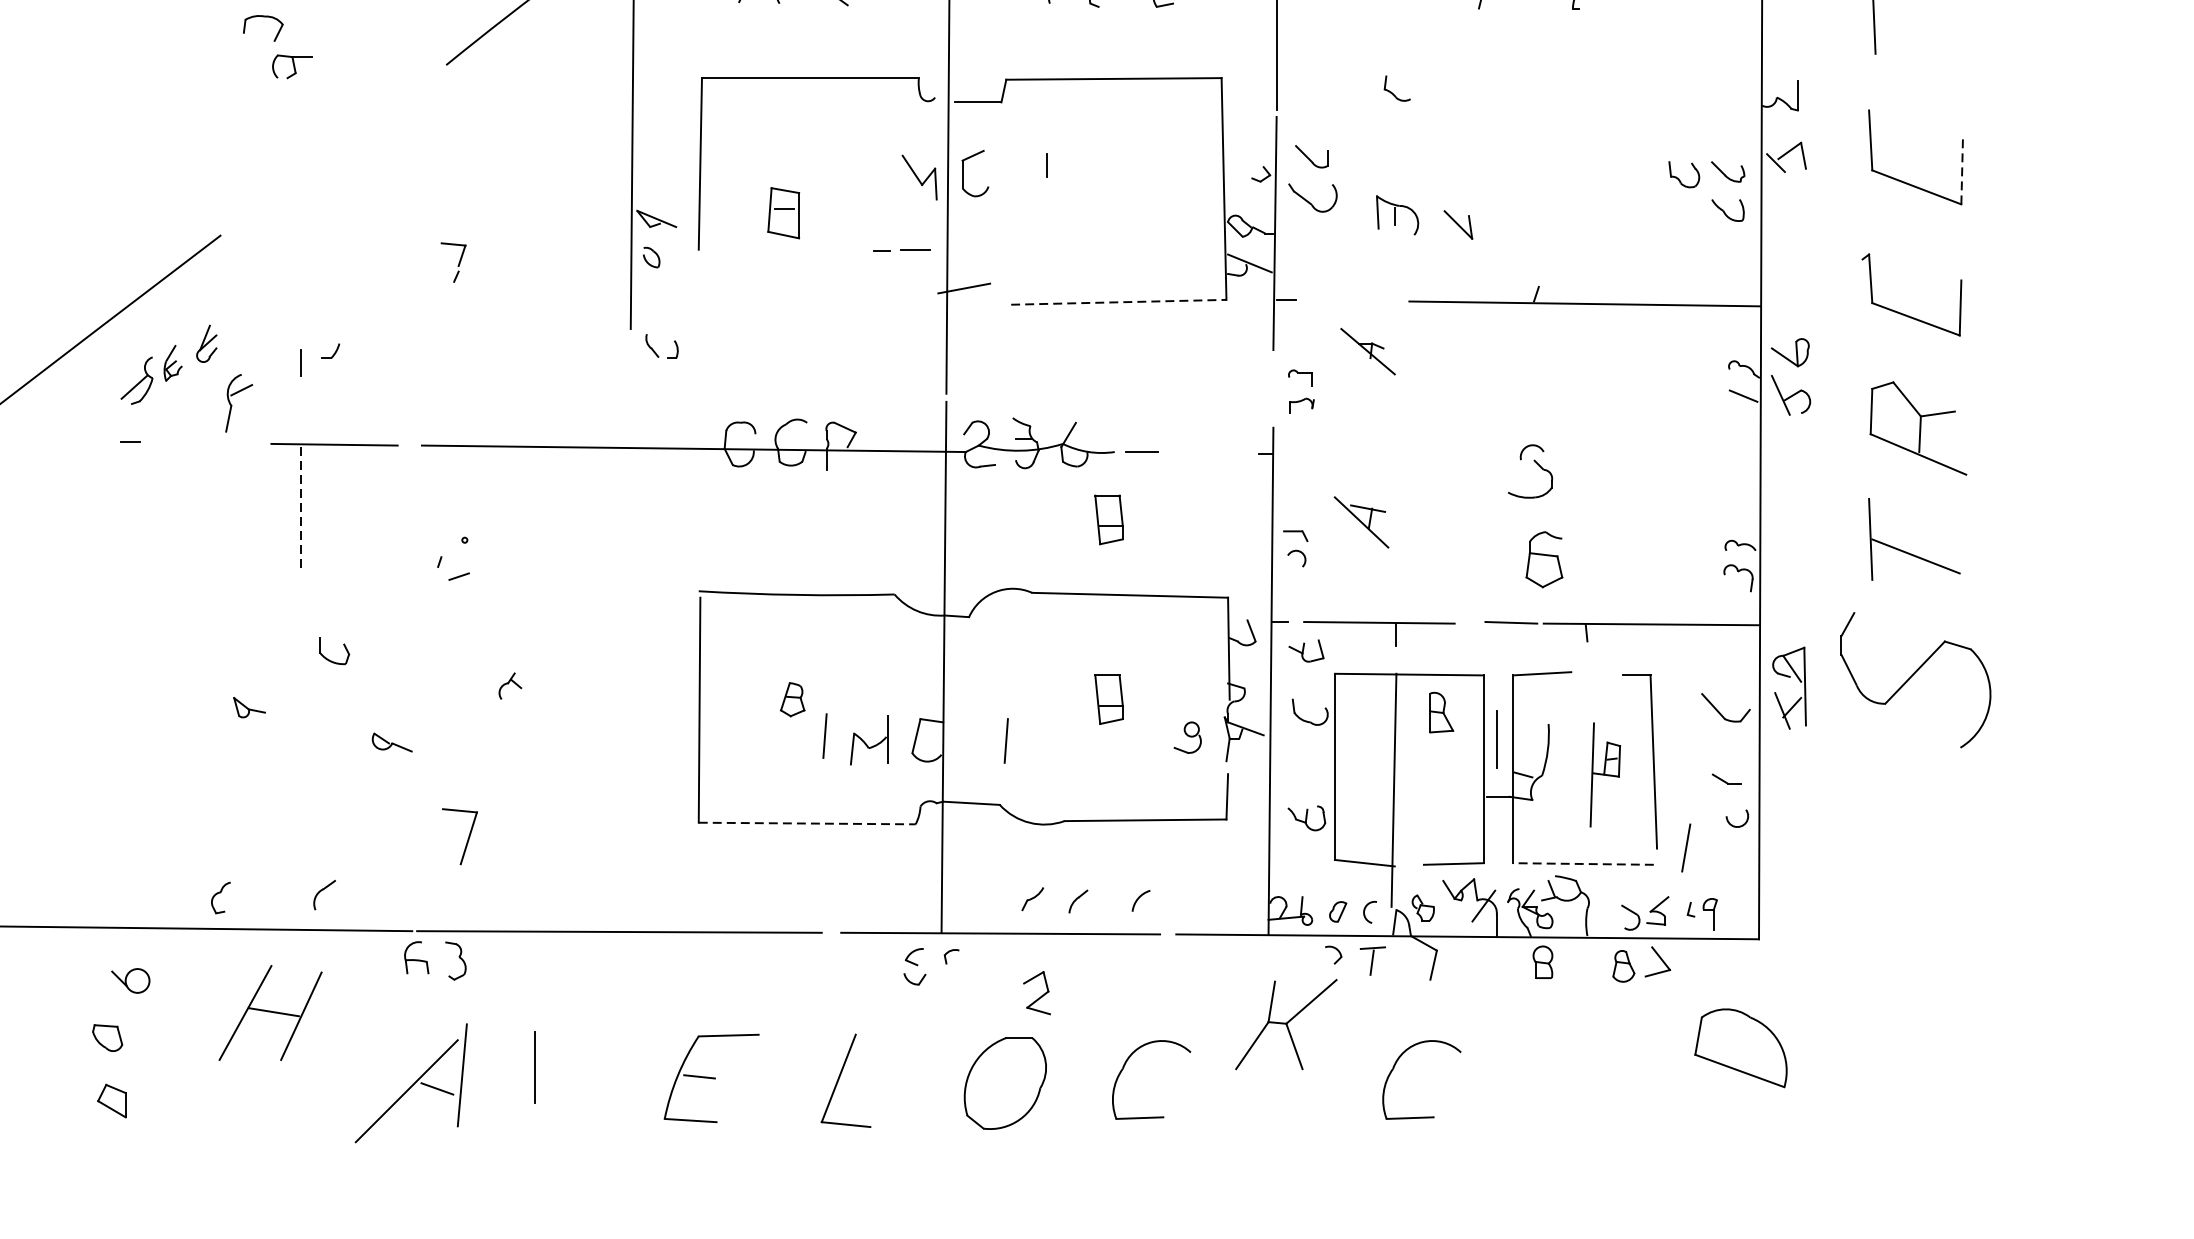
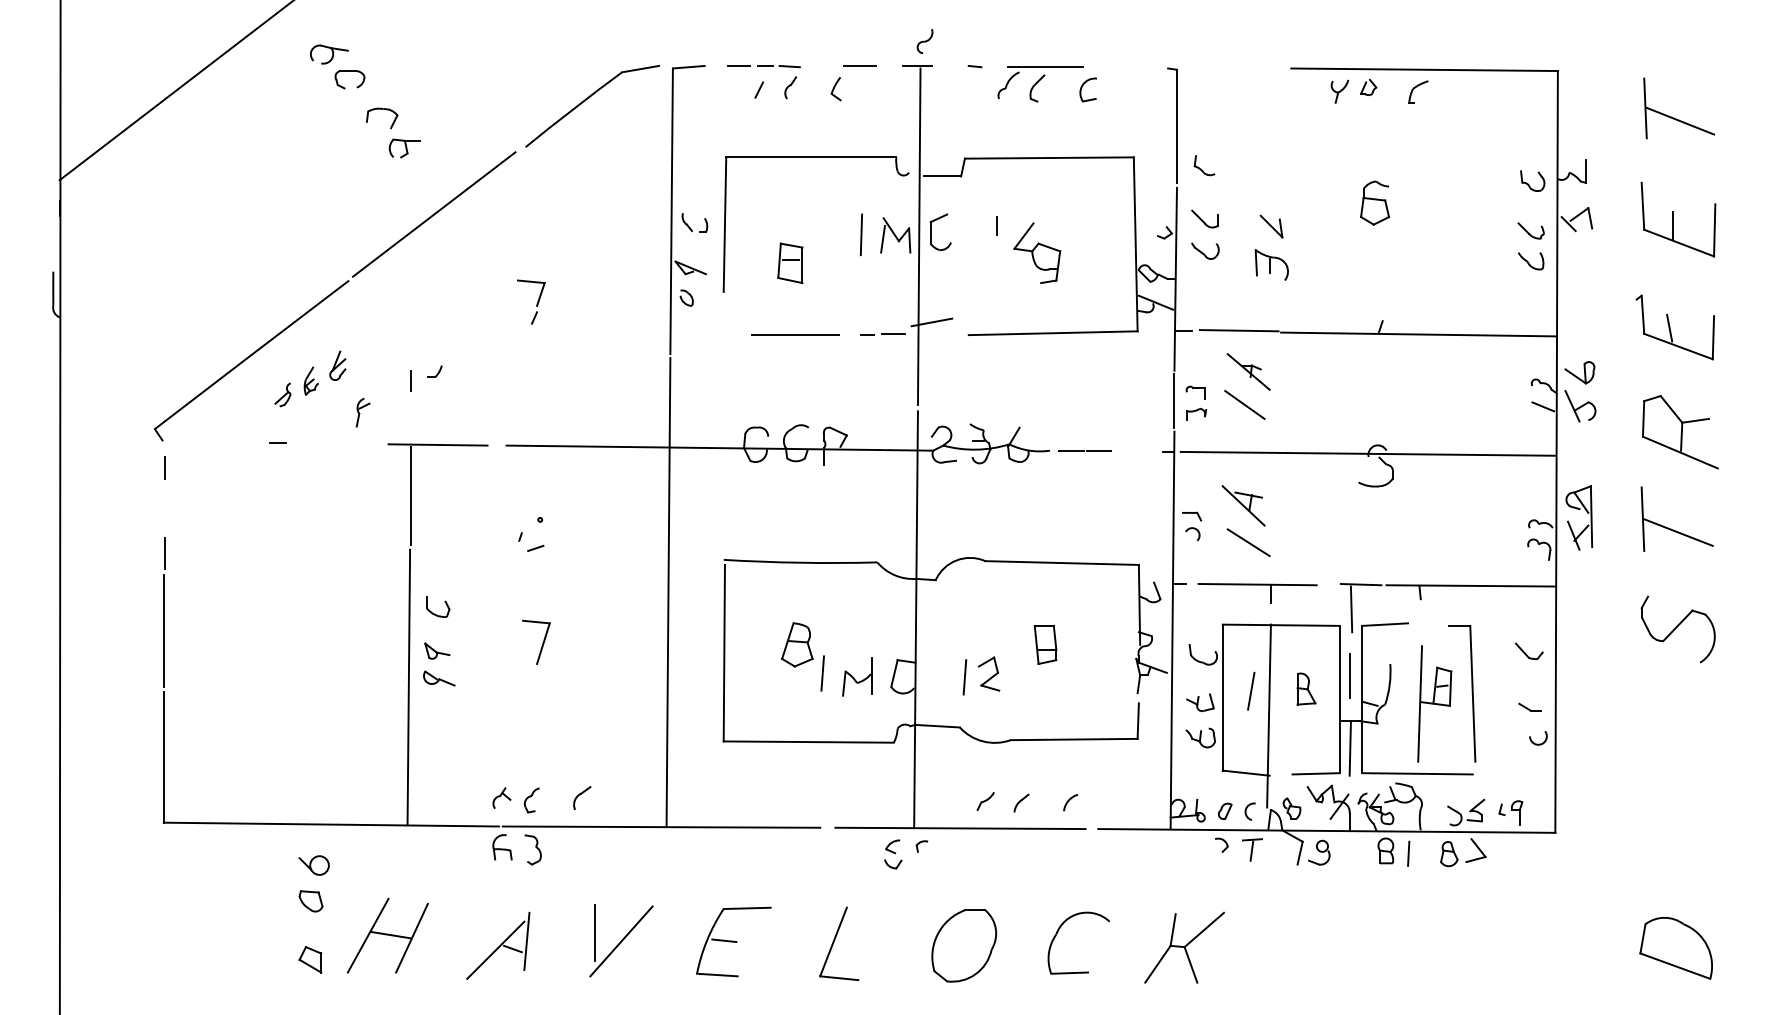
line: (1918, 31) -> (1680, 120), added
part: (1397, 88) -> (1204, 165), moved
line: (328, 150) -> (433, 214), added
line: (1909, 163) -> (1673, 224), added
line: (1961, 170) -> (1714, 229), dashed -> solid
part: (1683, 173) -> (1532, 180), moved
line: (874, 176) -> (861, 234), added
line: (901, 181) -> (882, 238), added
part: (1312, 196) -> (1205, 250), size x0.71
part: (1098, 199) -> (1037, 252), added
part: (1458, 224) -> (1271, 226), moved
line: (901, 250) -> (882, 334), moved
part: (453, 261) -> (531, 301), size x1.43
line: (1904, 294) -> (1669, 327), added
line: (1355, 298) -> (1238, 330), added
line: (1119, 302) -> (1053, 333), dashed -> solid
line: (790, 305) -> (795, 335), added
part: (655, 351) -> (689, 226), moved
part: (136, 380) -> (282, 394), size x0.62
line: (1273, 388) -> (1174, 400), added
line: (1362, 393) -> (1244, 404), added
part: (238, 403) -> (362, 412), size x0.62
line: (1176, 451) -> (1098, 450), added
line: (1519, 455) -> (1367, 453), added
line: (300, 509) -> (411, 495), dashed -> solid
part: (1109, 519) -> (1045, 503), removed
part: (1545, 558) -> (1375, 202), moved
line: (1367, 569) -> (1248, 542), added
line: (628, 631) -> (668, 591), added
part: (1306, 650) -> (1200, 702), moved
line: (1499, 654) -> (1351, 609), added
part: (1789, 677) -> (1579, 509), moved
part: (1914, 680) -> (1677, 629), size x0.62
part: (509, 685) -> (501, 797), moved
part: (792, 699) -> (797, 644), size x1.67
part: (249, 706) -> (437, 650), moved
part: (1724, 708) -> (1528, 651), size x0.71
part: (1441, 711) -> (1306, 688), moved
part: (1188, 737) -> (1319, 852), moved
part: (392, 742) -> (439, 678), moved
line: (296, 753) -> (408, 687), added
part: (1604, 774) -> (1434, 703), size x1.43
line: (808, 824) -> (809, 742), dashed -> solid
line: (1496, 831) -> (1349, 748), added
part: (467, 836) -> (542, 642), moved
line: (1686, 848) -> (1251, 691), moved
line: (1583, 863) -> (1417, 773), dashed -> solid
part: (324, 895) -> (582, 798), moved
part: (220, 898) -> (531, 800), moved
line: (1571, 965) -> (1408, 853), added
part: (129, 980) -> (313, 865), moved
part: (1036, 992) -> (988, 673), moved
part: (270, 1012) -> (387, 935), moved
part: (1286, 1024) -> (1184, 947), moved
part: (106, 1038) -> (310, 901), moved
part: (1740, 1048) -> (1675, 948), moved
part: (1395, 1066) -> (1270, 932), removed
line: (568, 1077) -> (621, 941), added
part: (411, 1082) -> (498, 945), size x0.71
part: (112, 1100) -> (310, 959), moved

